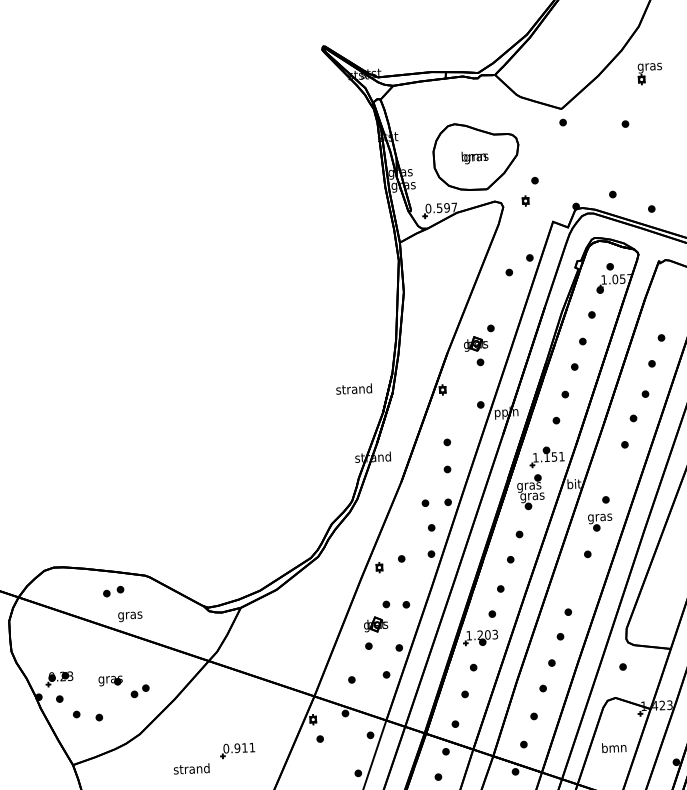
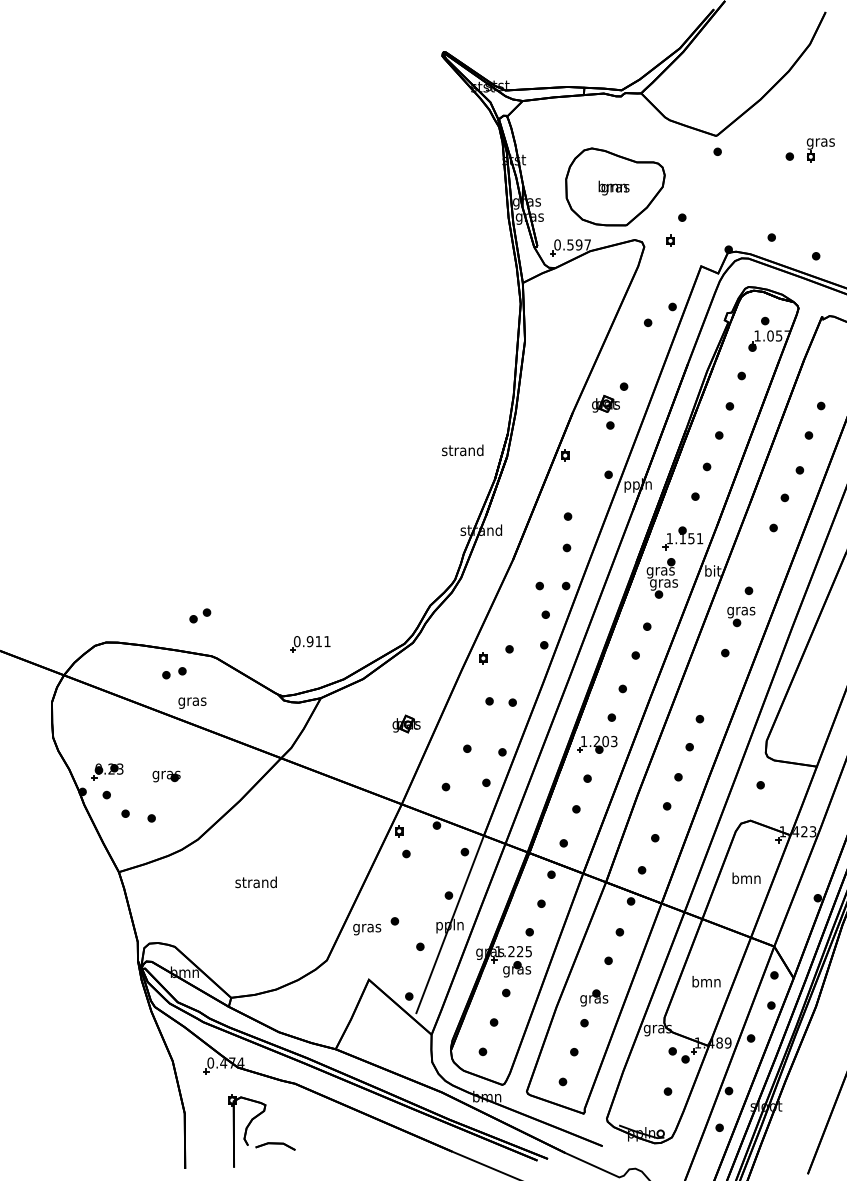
part: (649, 73) -> (820, 150), moved
part: (375, 624) -> (406, 723), moved
part: (140, 690) -> (200, 615), moved
part: (237, 750) -> (310, 644), moved

